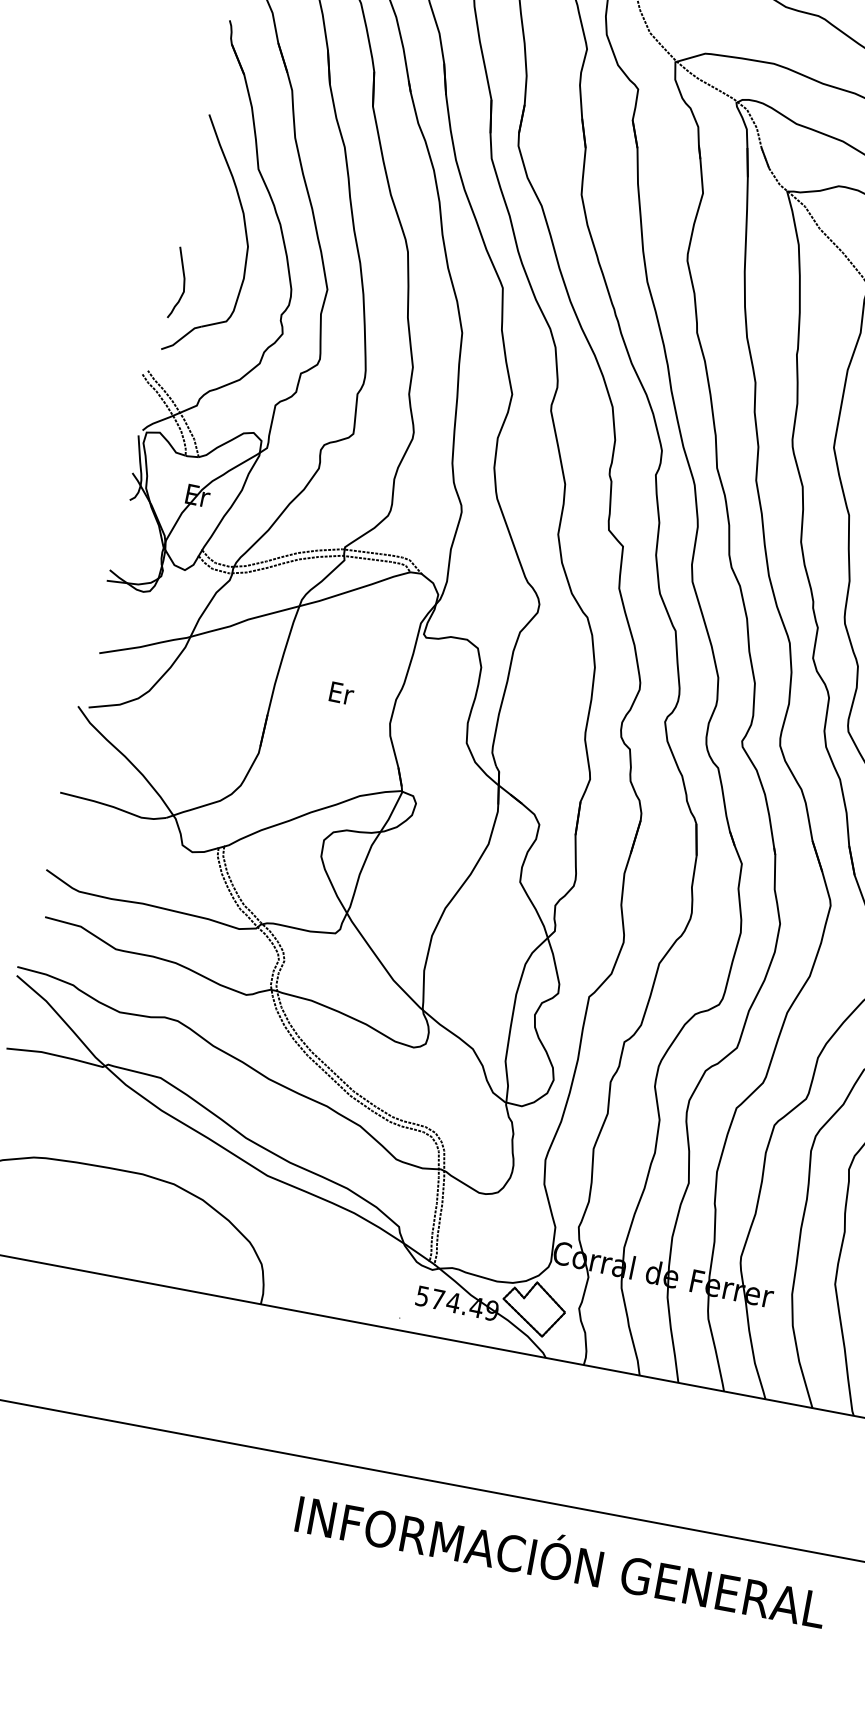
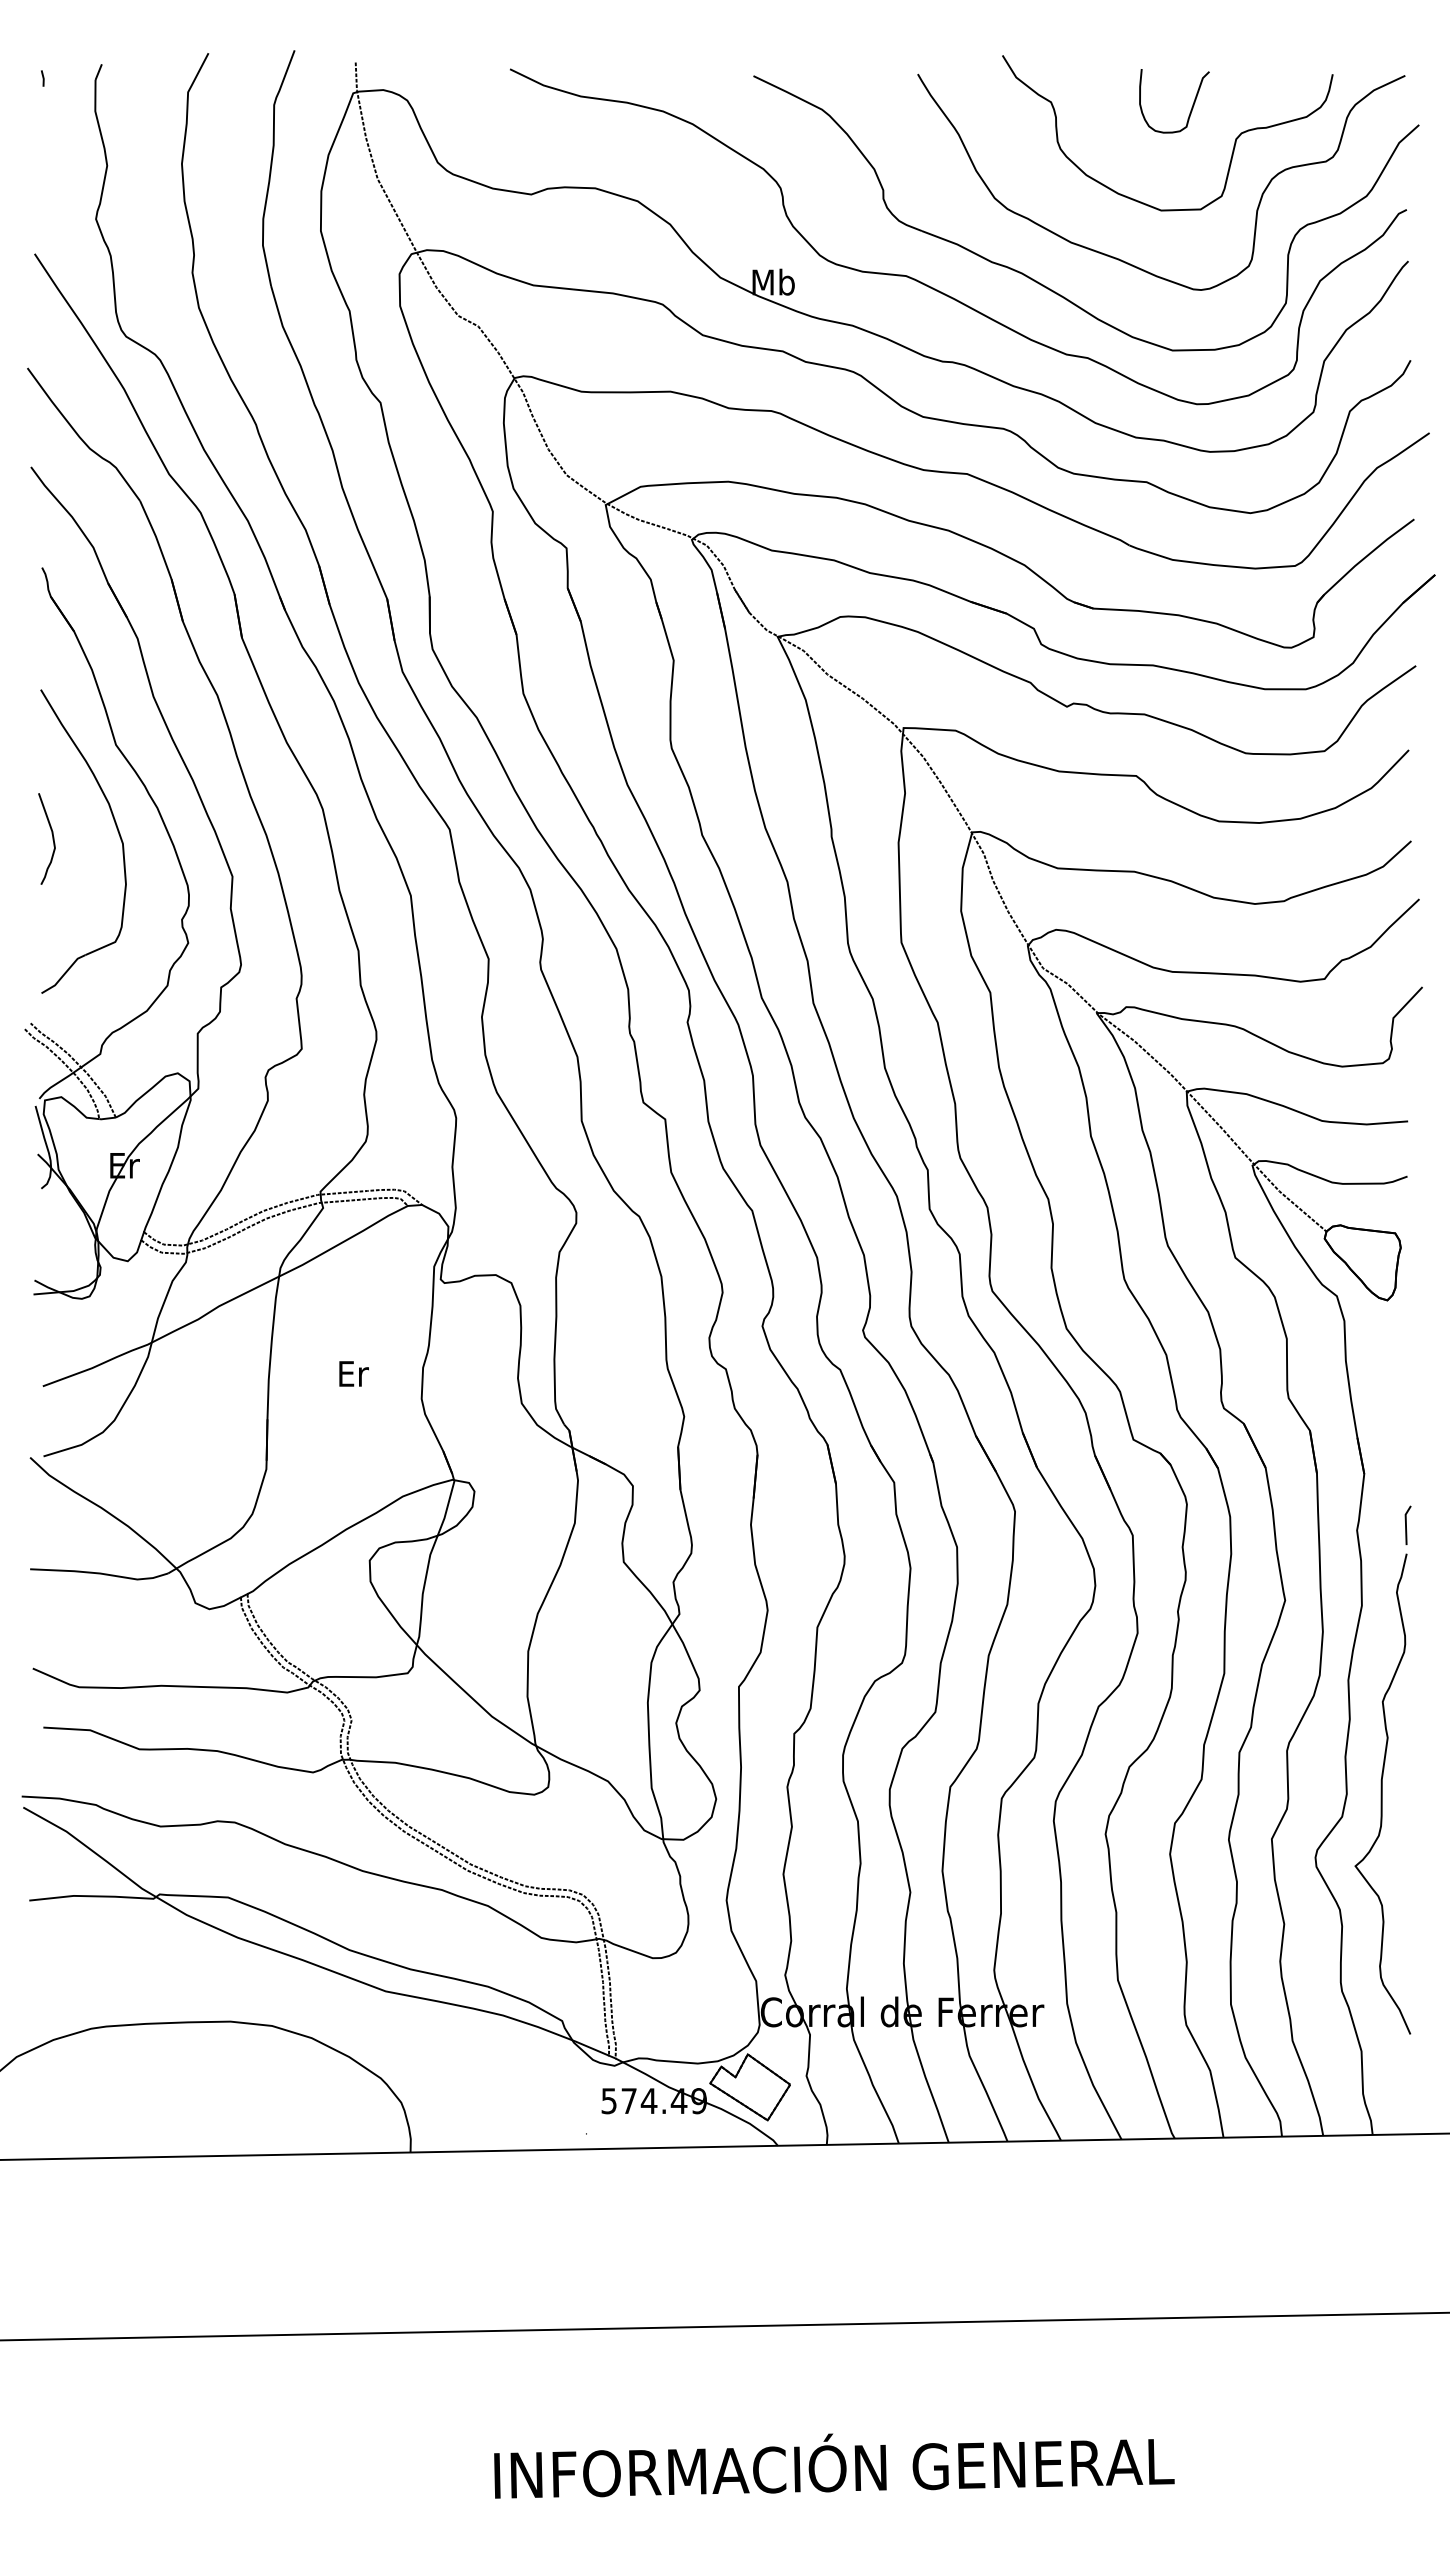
curve: (183, 283) -> (52, 838), moved
text: (561, 1560) -> (834, 2465), moved

